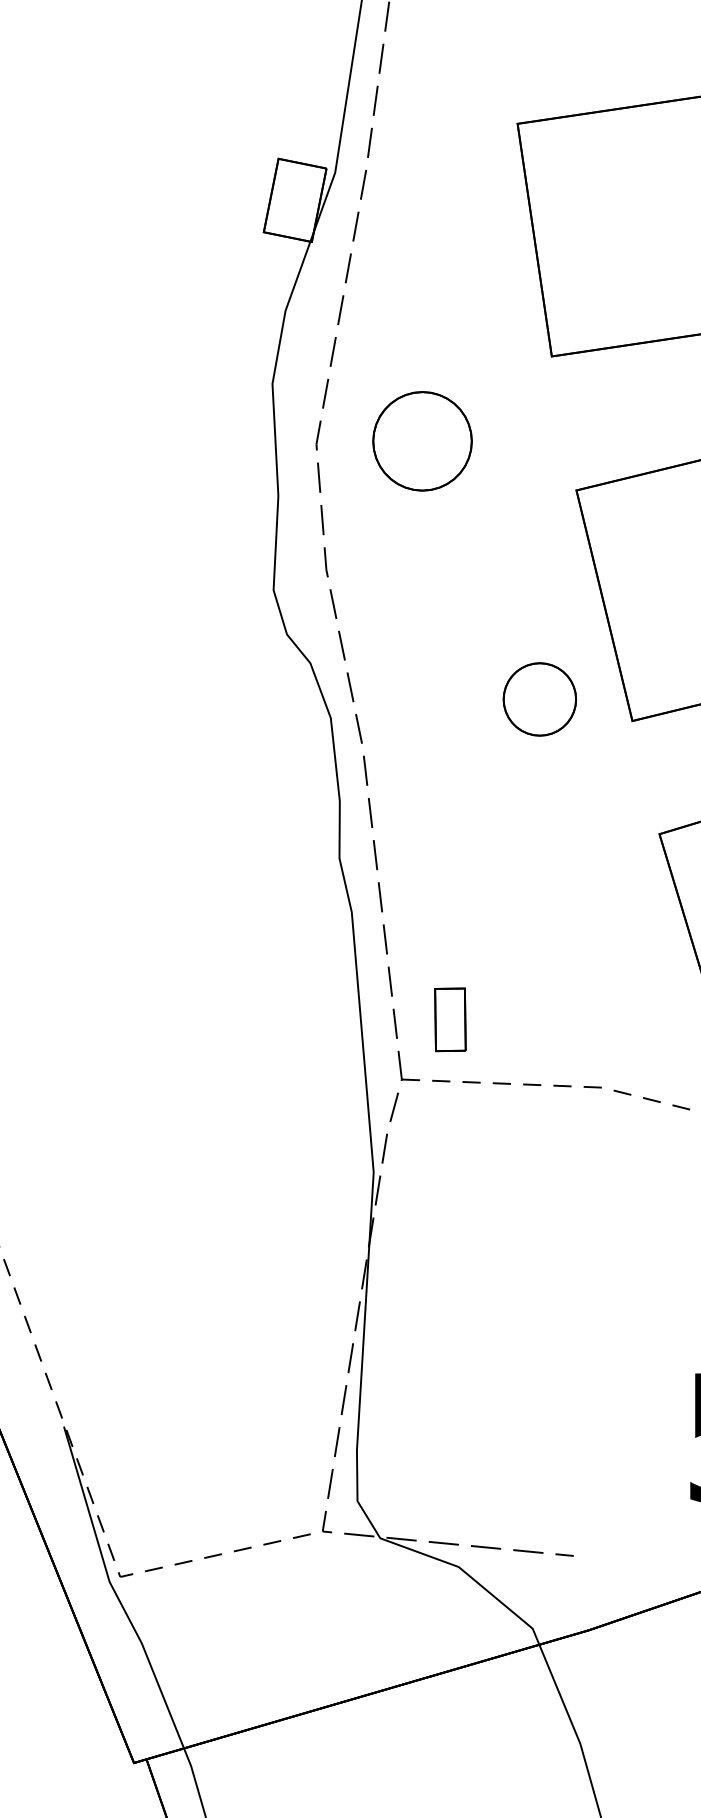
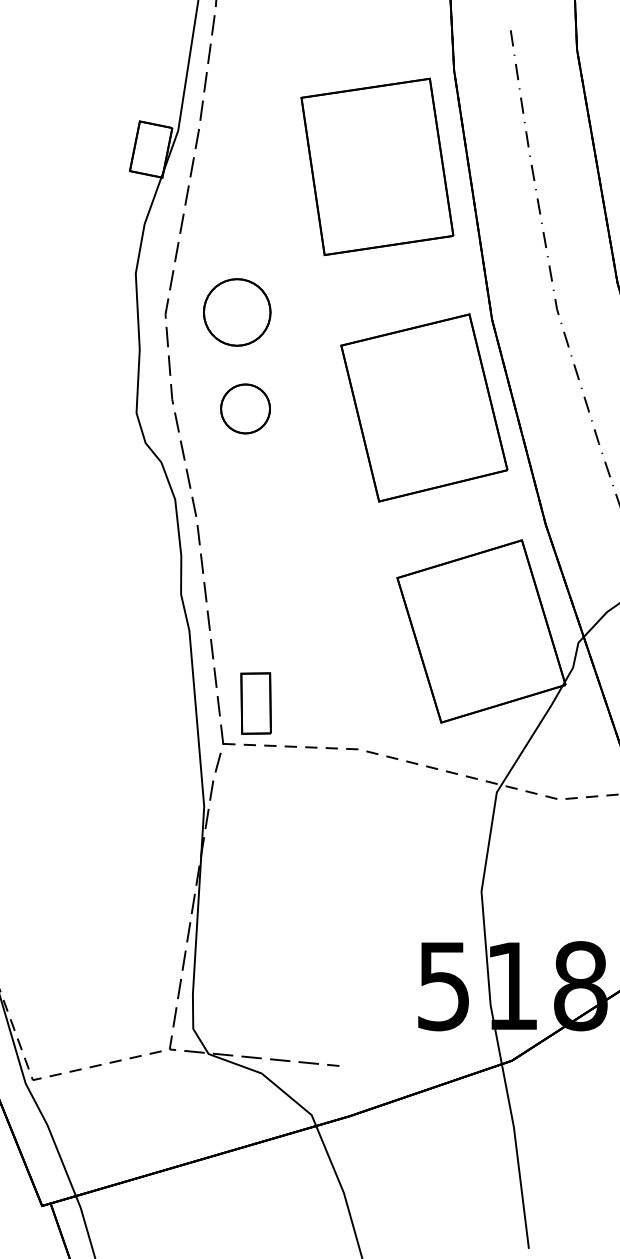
part: (539, 698) -> (245, 408), moved
part: (449, 1019) -> (255, 703), size x1.43

